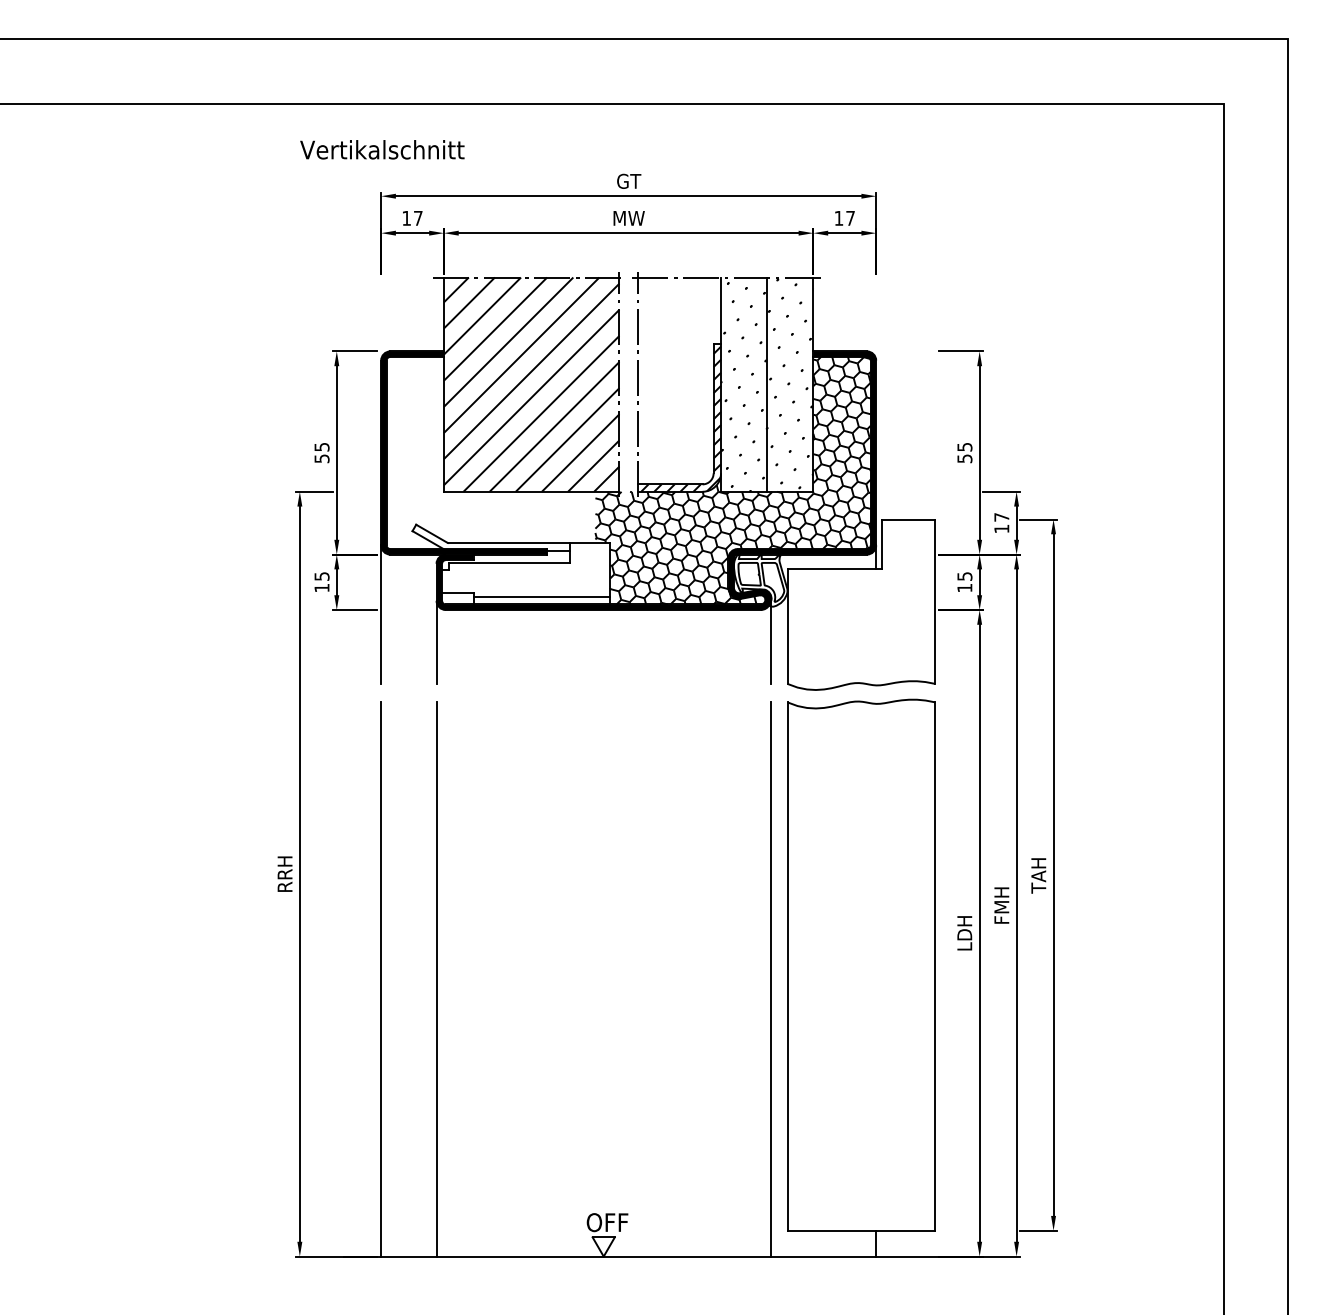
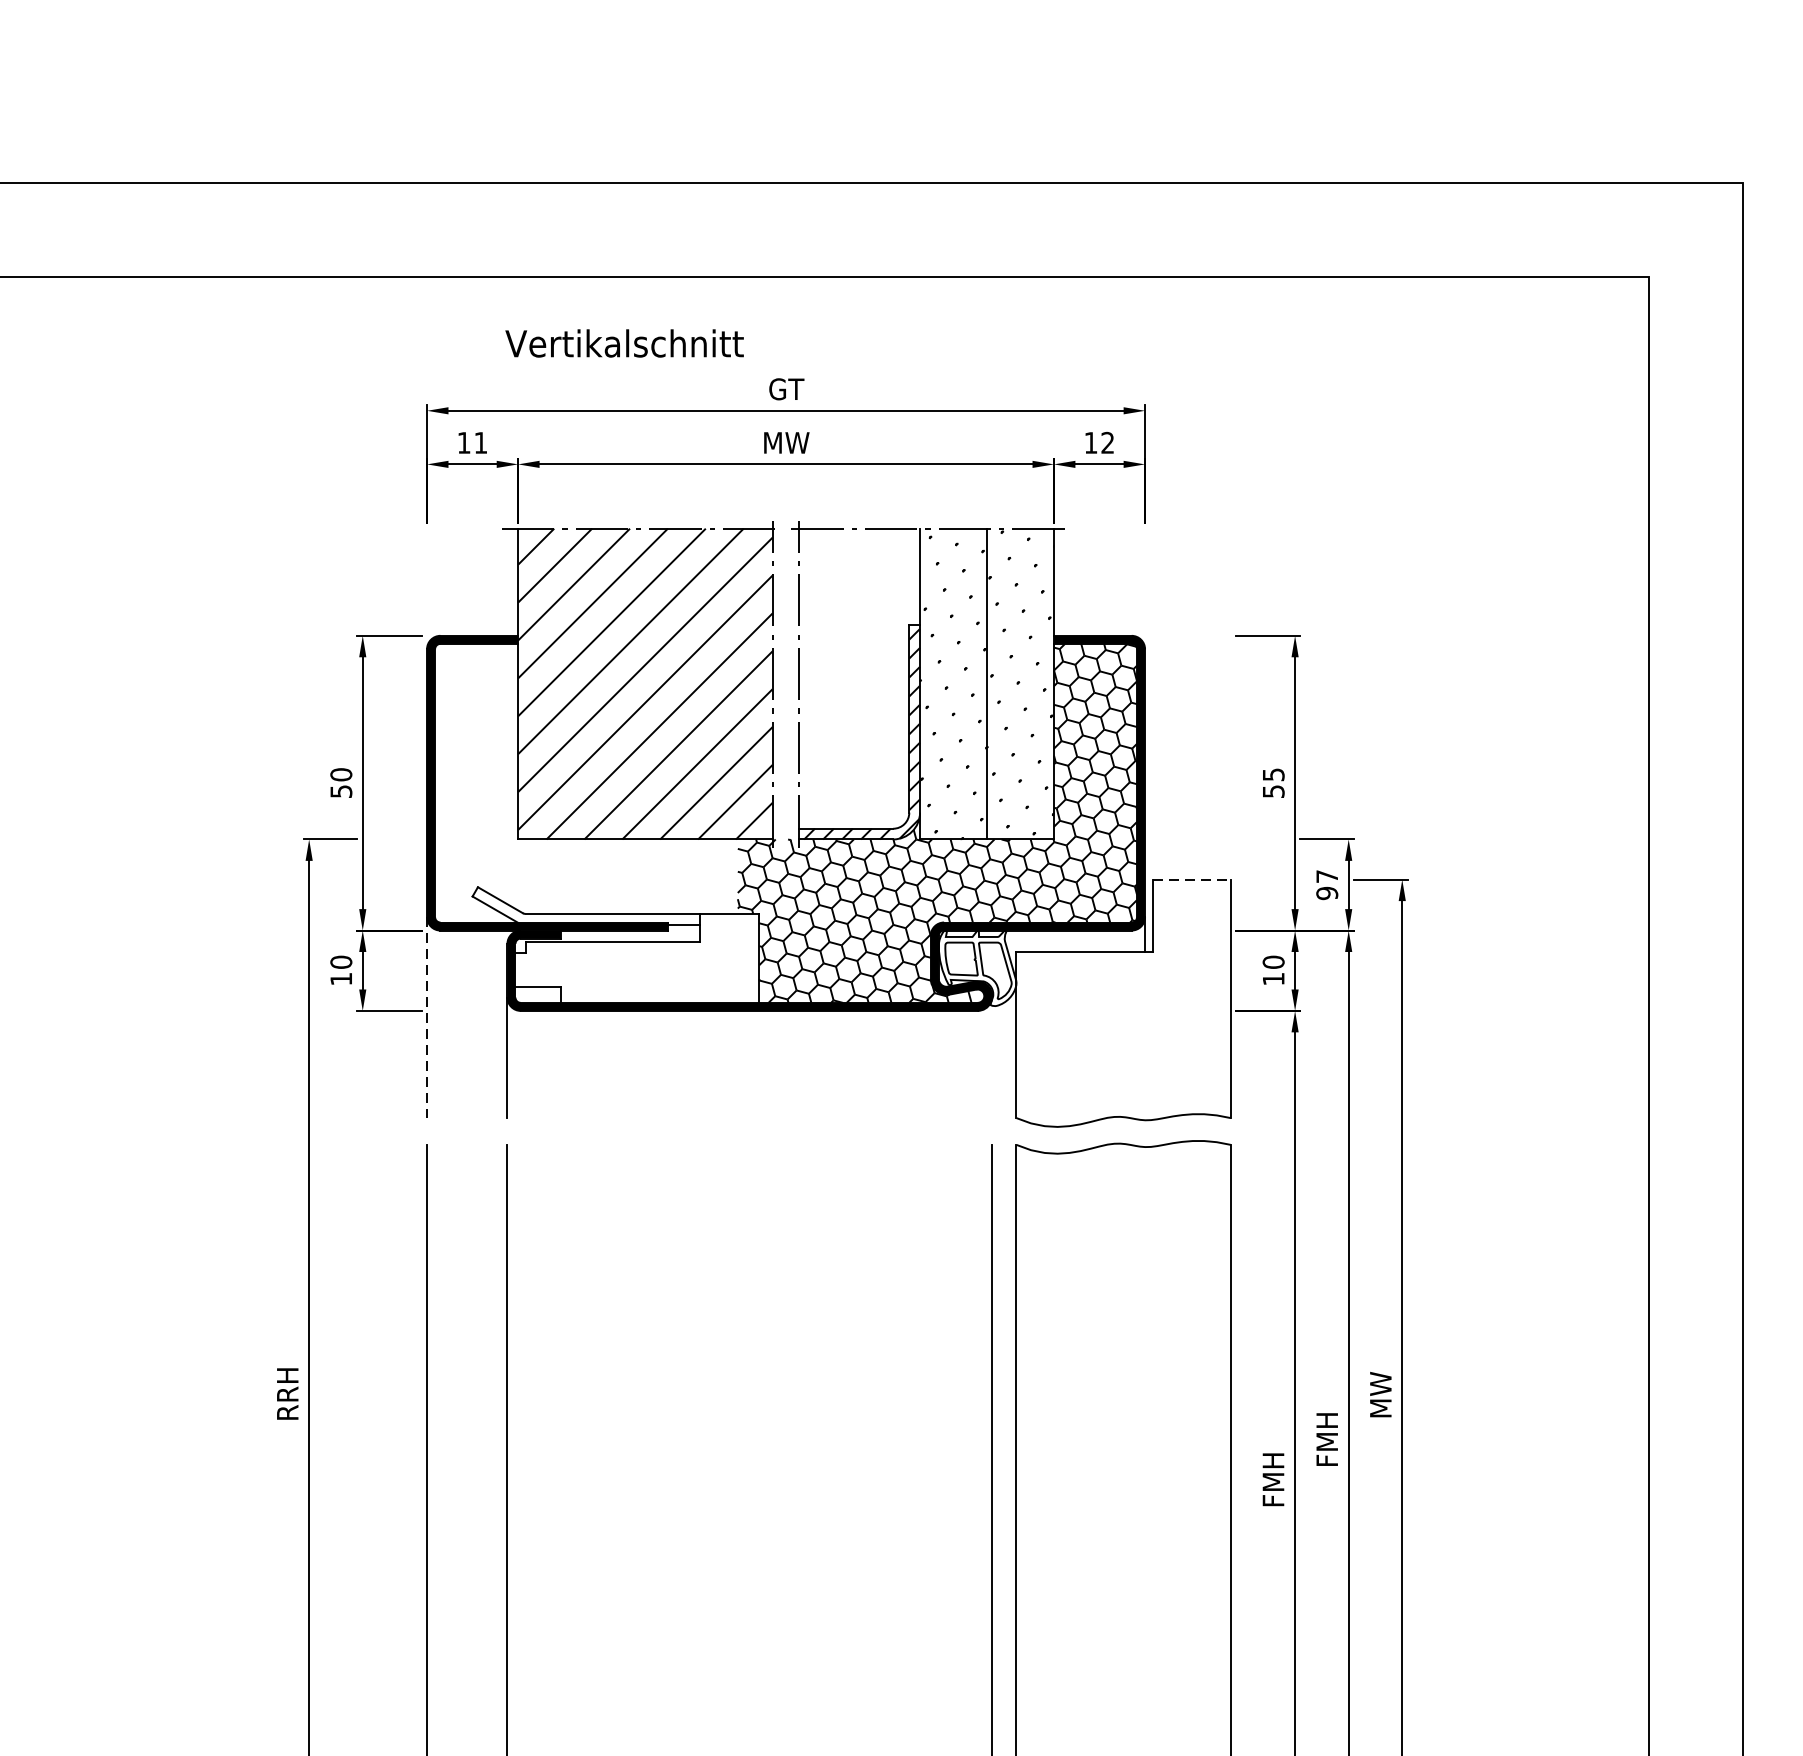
text: (382, 149) -> (624, 343), moved
text: (850, 217) -> (1107, 441), 17 -> 12
text: (418, 218) -> (481, 443), 17 -> 11
text: (321, 446) -> (340, 773), 55 -> 50
line: (908, 519) -> (1191, 879), solid -> dashed
text: (1001, 528) -> (1326, 892), 17 -> 97
text: (321, 576) -> (340, 962), 15 -> 10
text: (964, 576) -> (1273, 962), 15 -> 10
line: (541, 597) -> (659, 992), removed
line: (381, 615) -> (427, 1018), solid -> dashed
line: (770, 641) -> (991, 1056), removed
text: (1038, 875) -> (1380, 1395), TAH -> MW
text: (964, 933) -> (1273, 1480), LDH -> FMH

